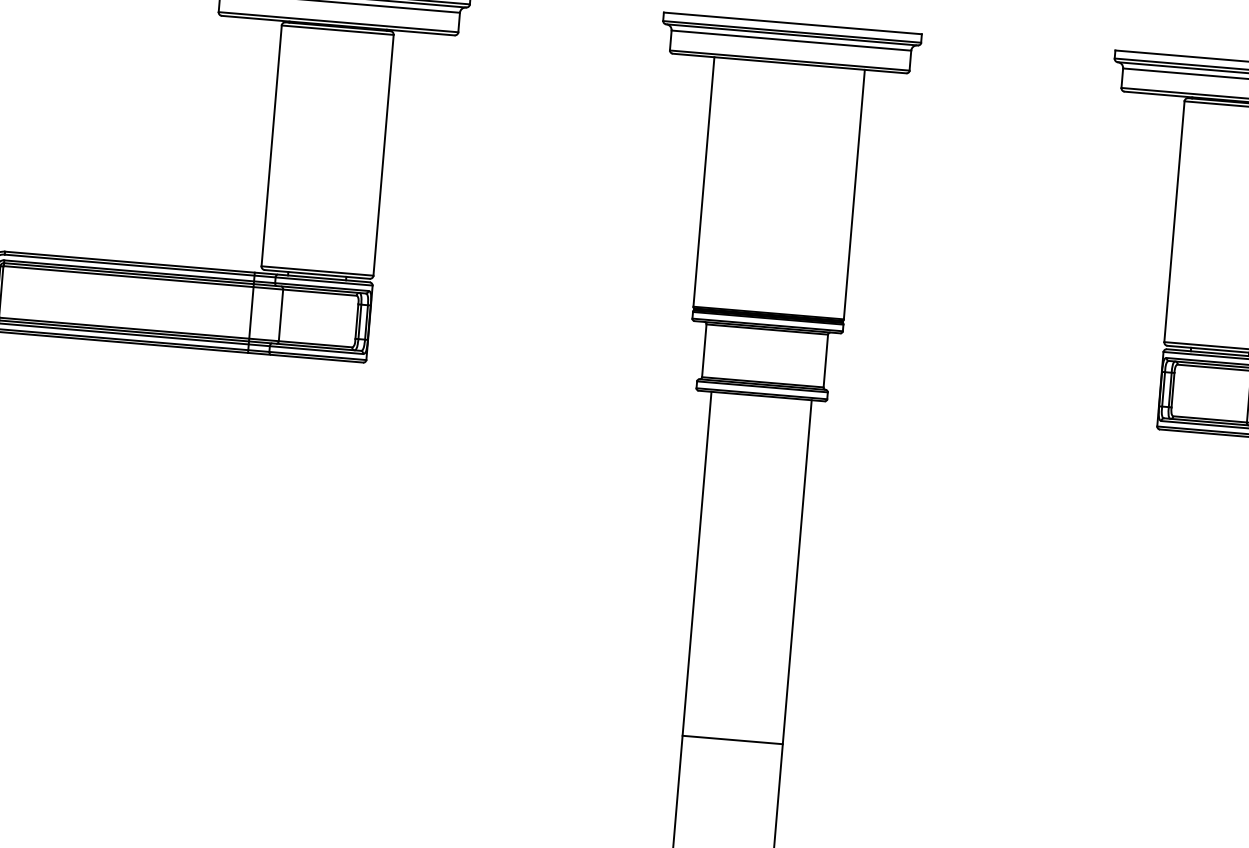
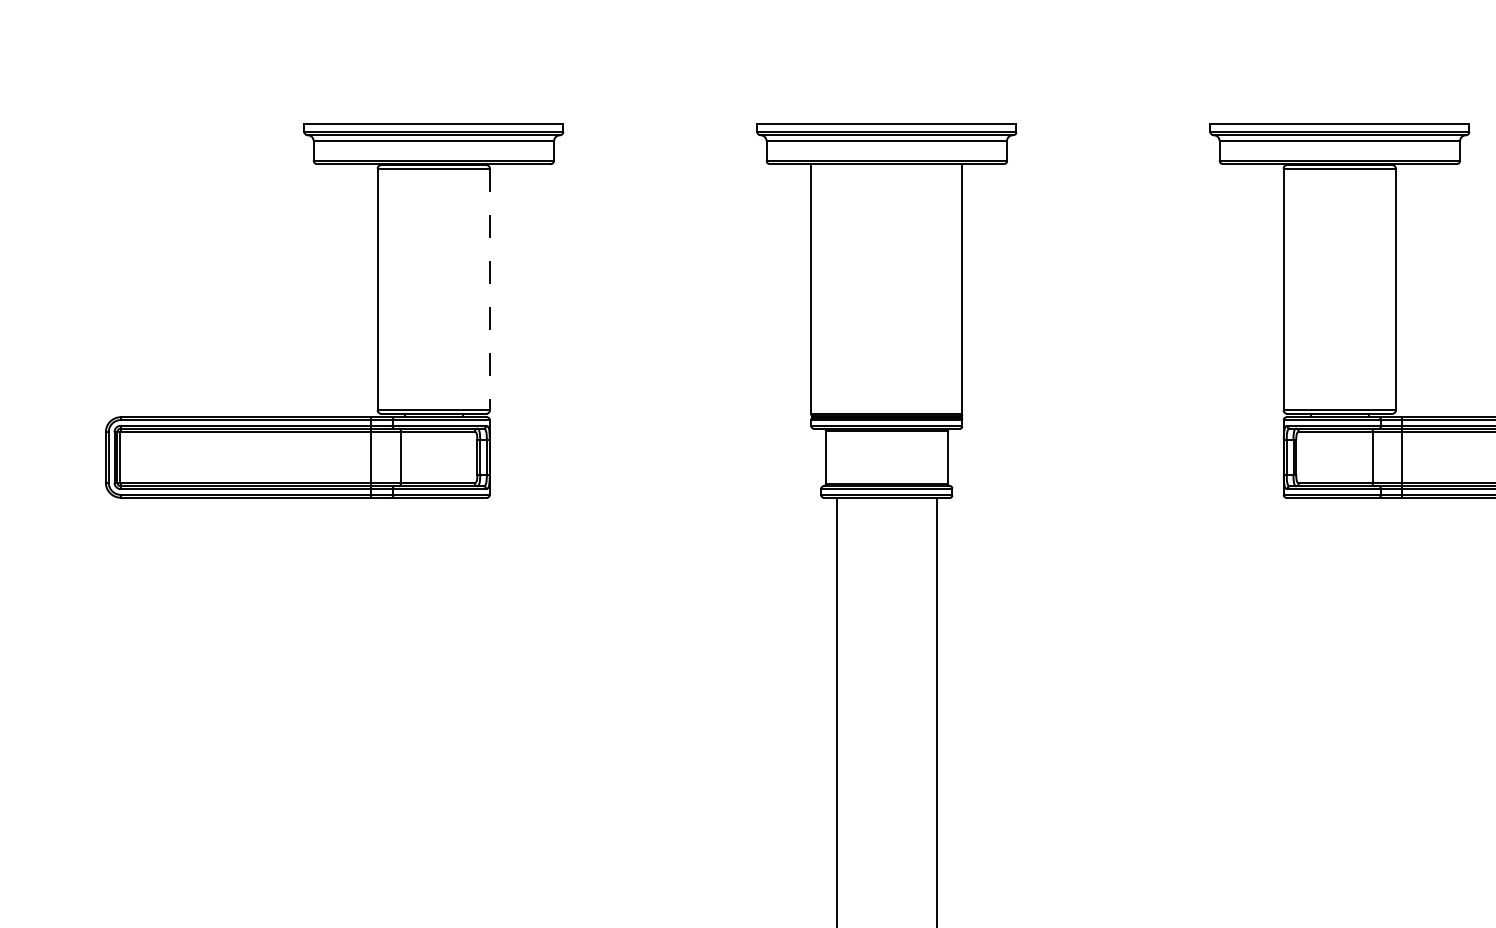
line: (383, 155) -> (489, 289), solid -> dashed
line: (732, 739) -> (886, 842), removed

